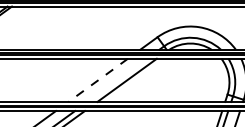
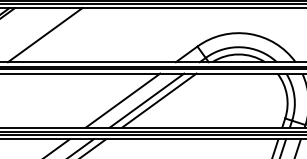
line: (35, 28) -> (44, 35), added
line: (97, 80) -> (122, 100), dashed -> solid
line: (116, 80) -> (146, 100), added

